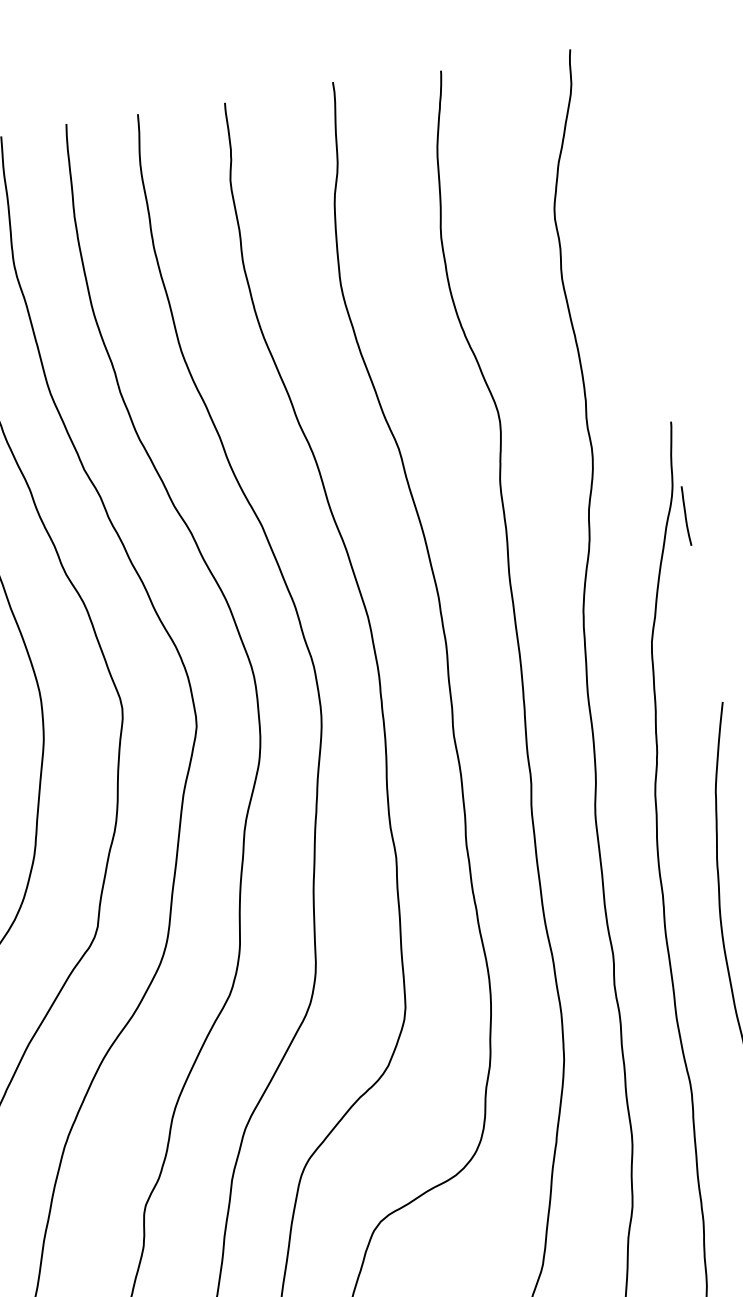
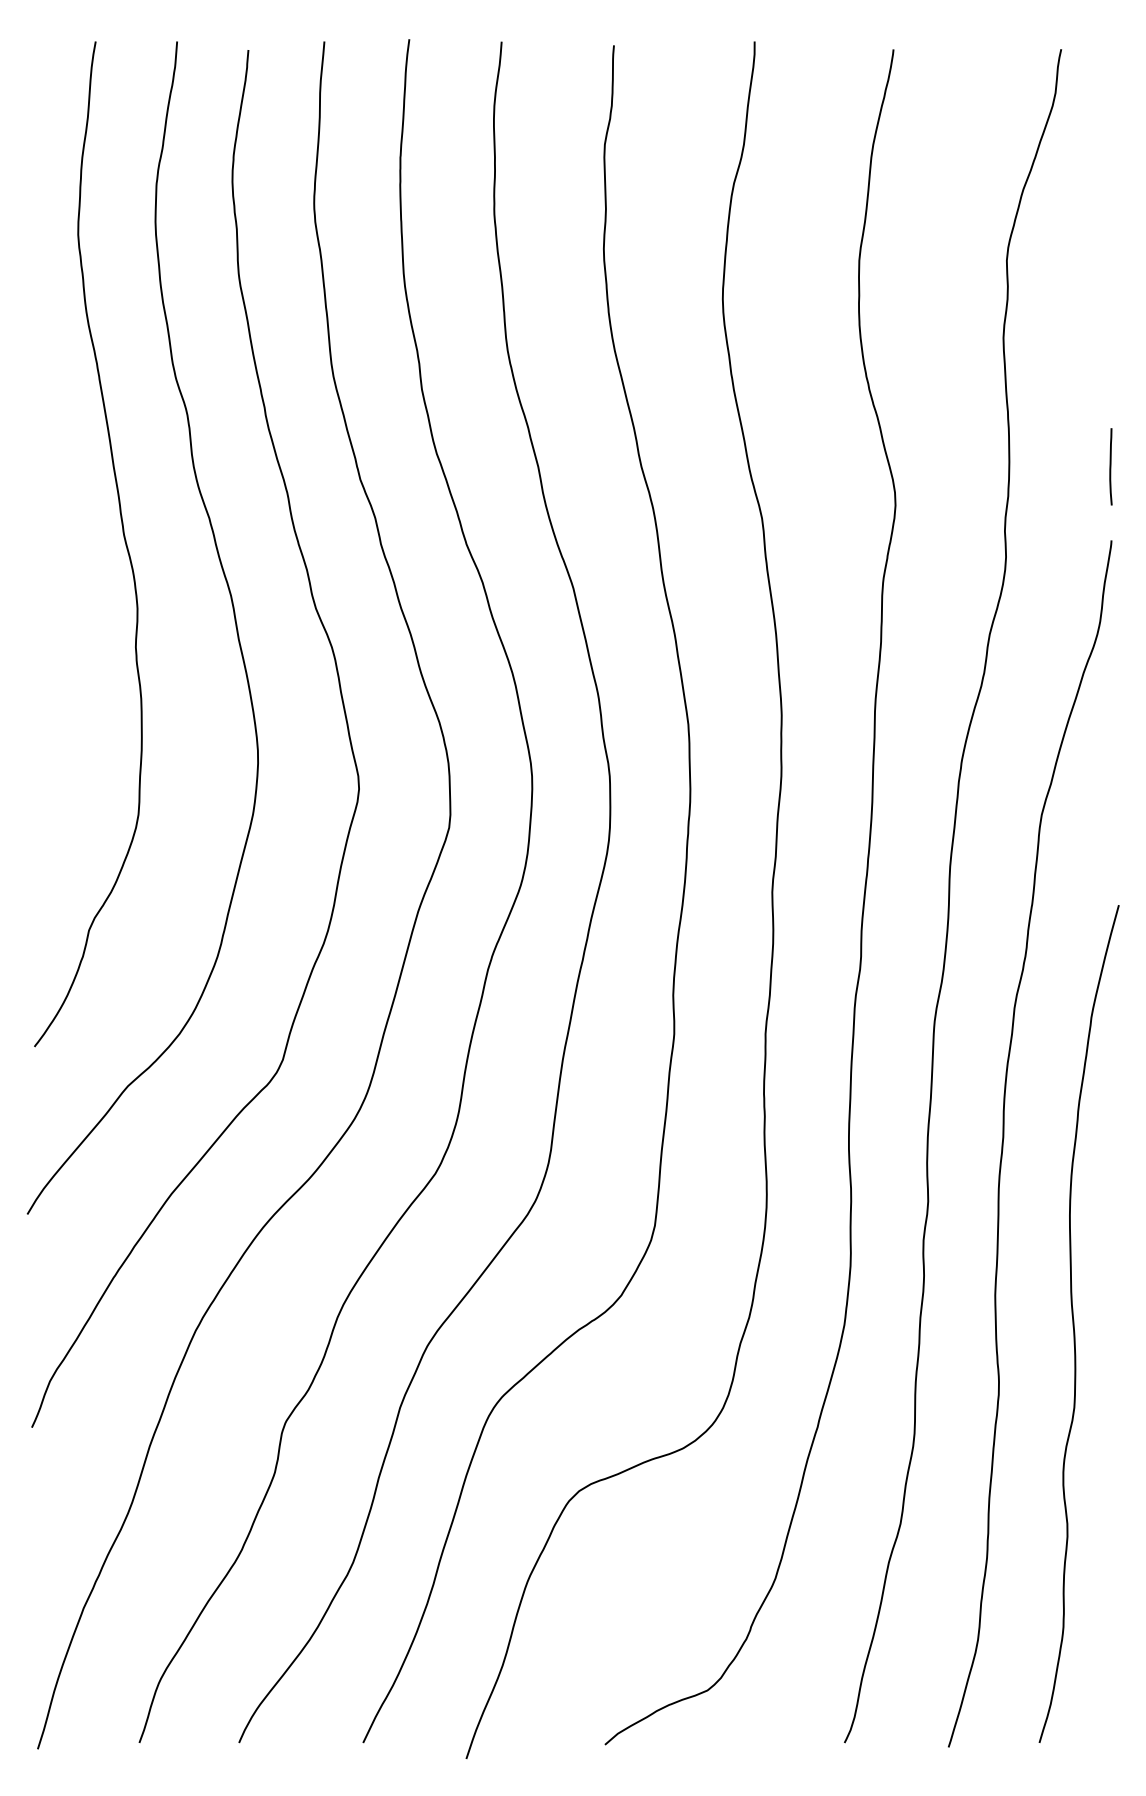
line: (685, 515) -> (1110, 466), moved

